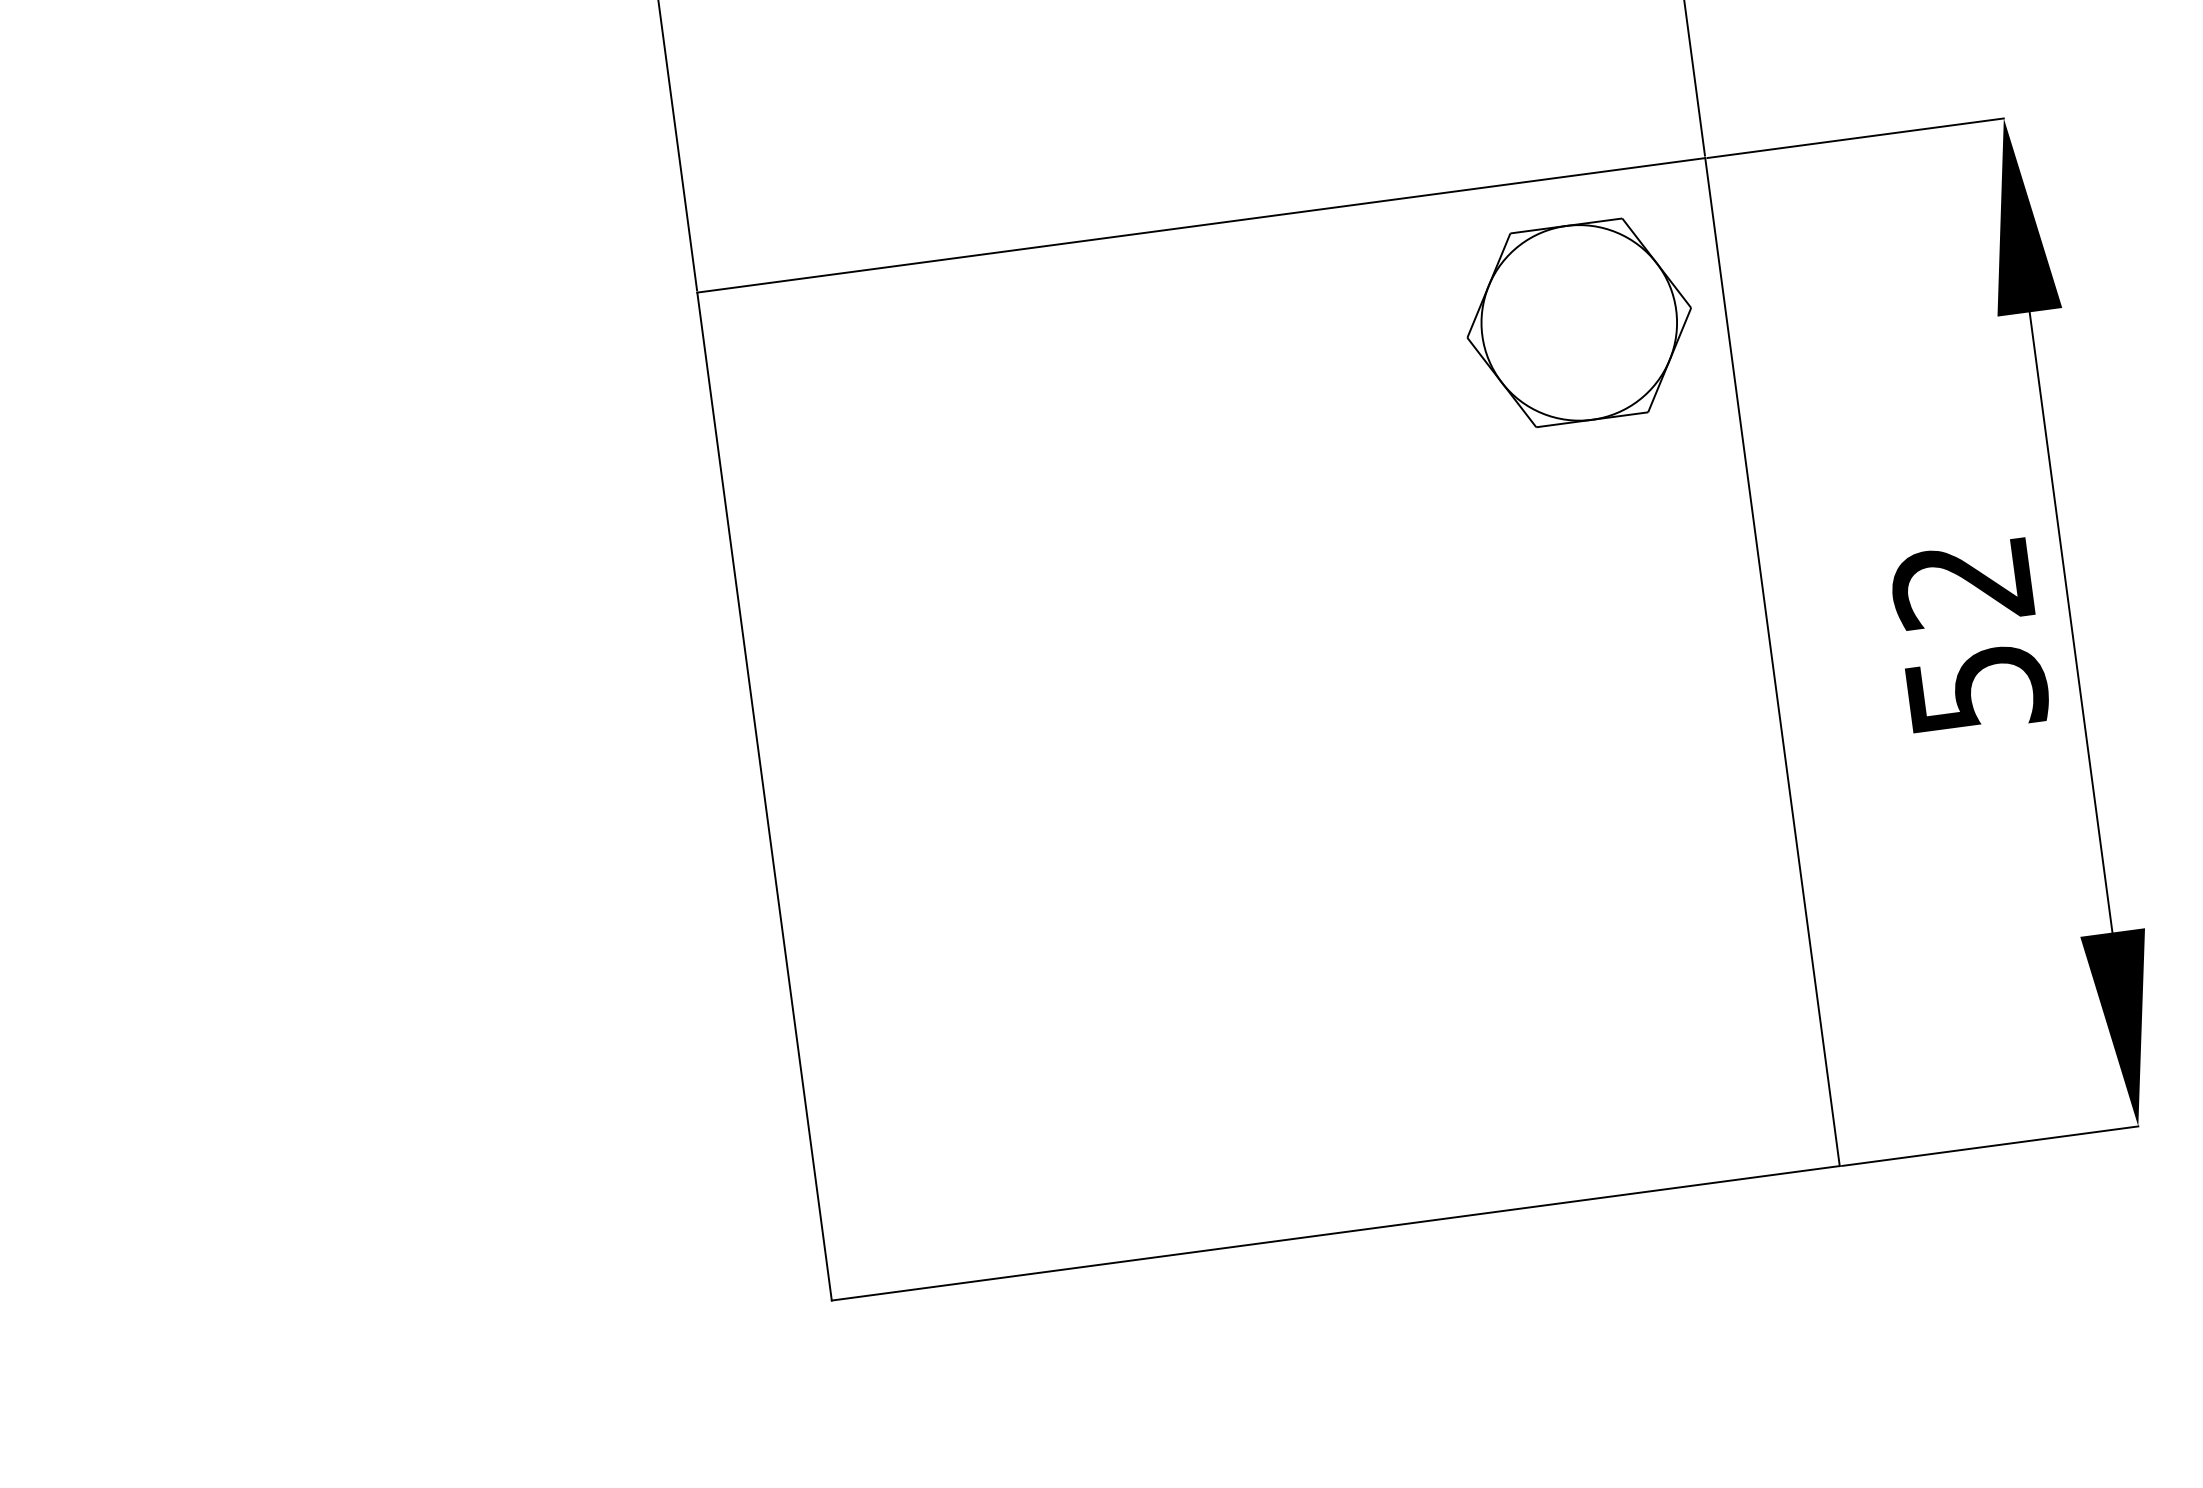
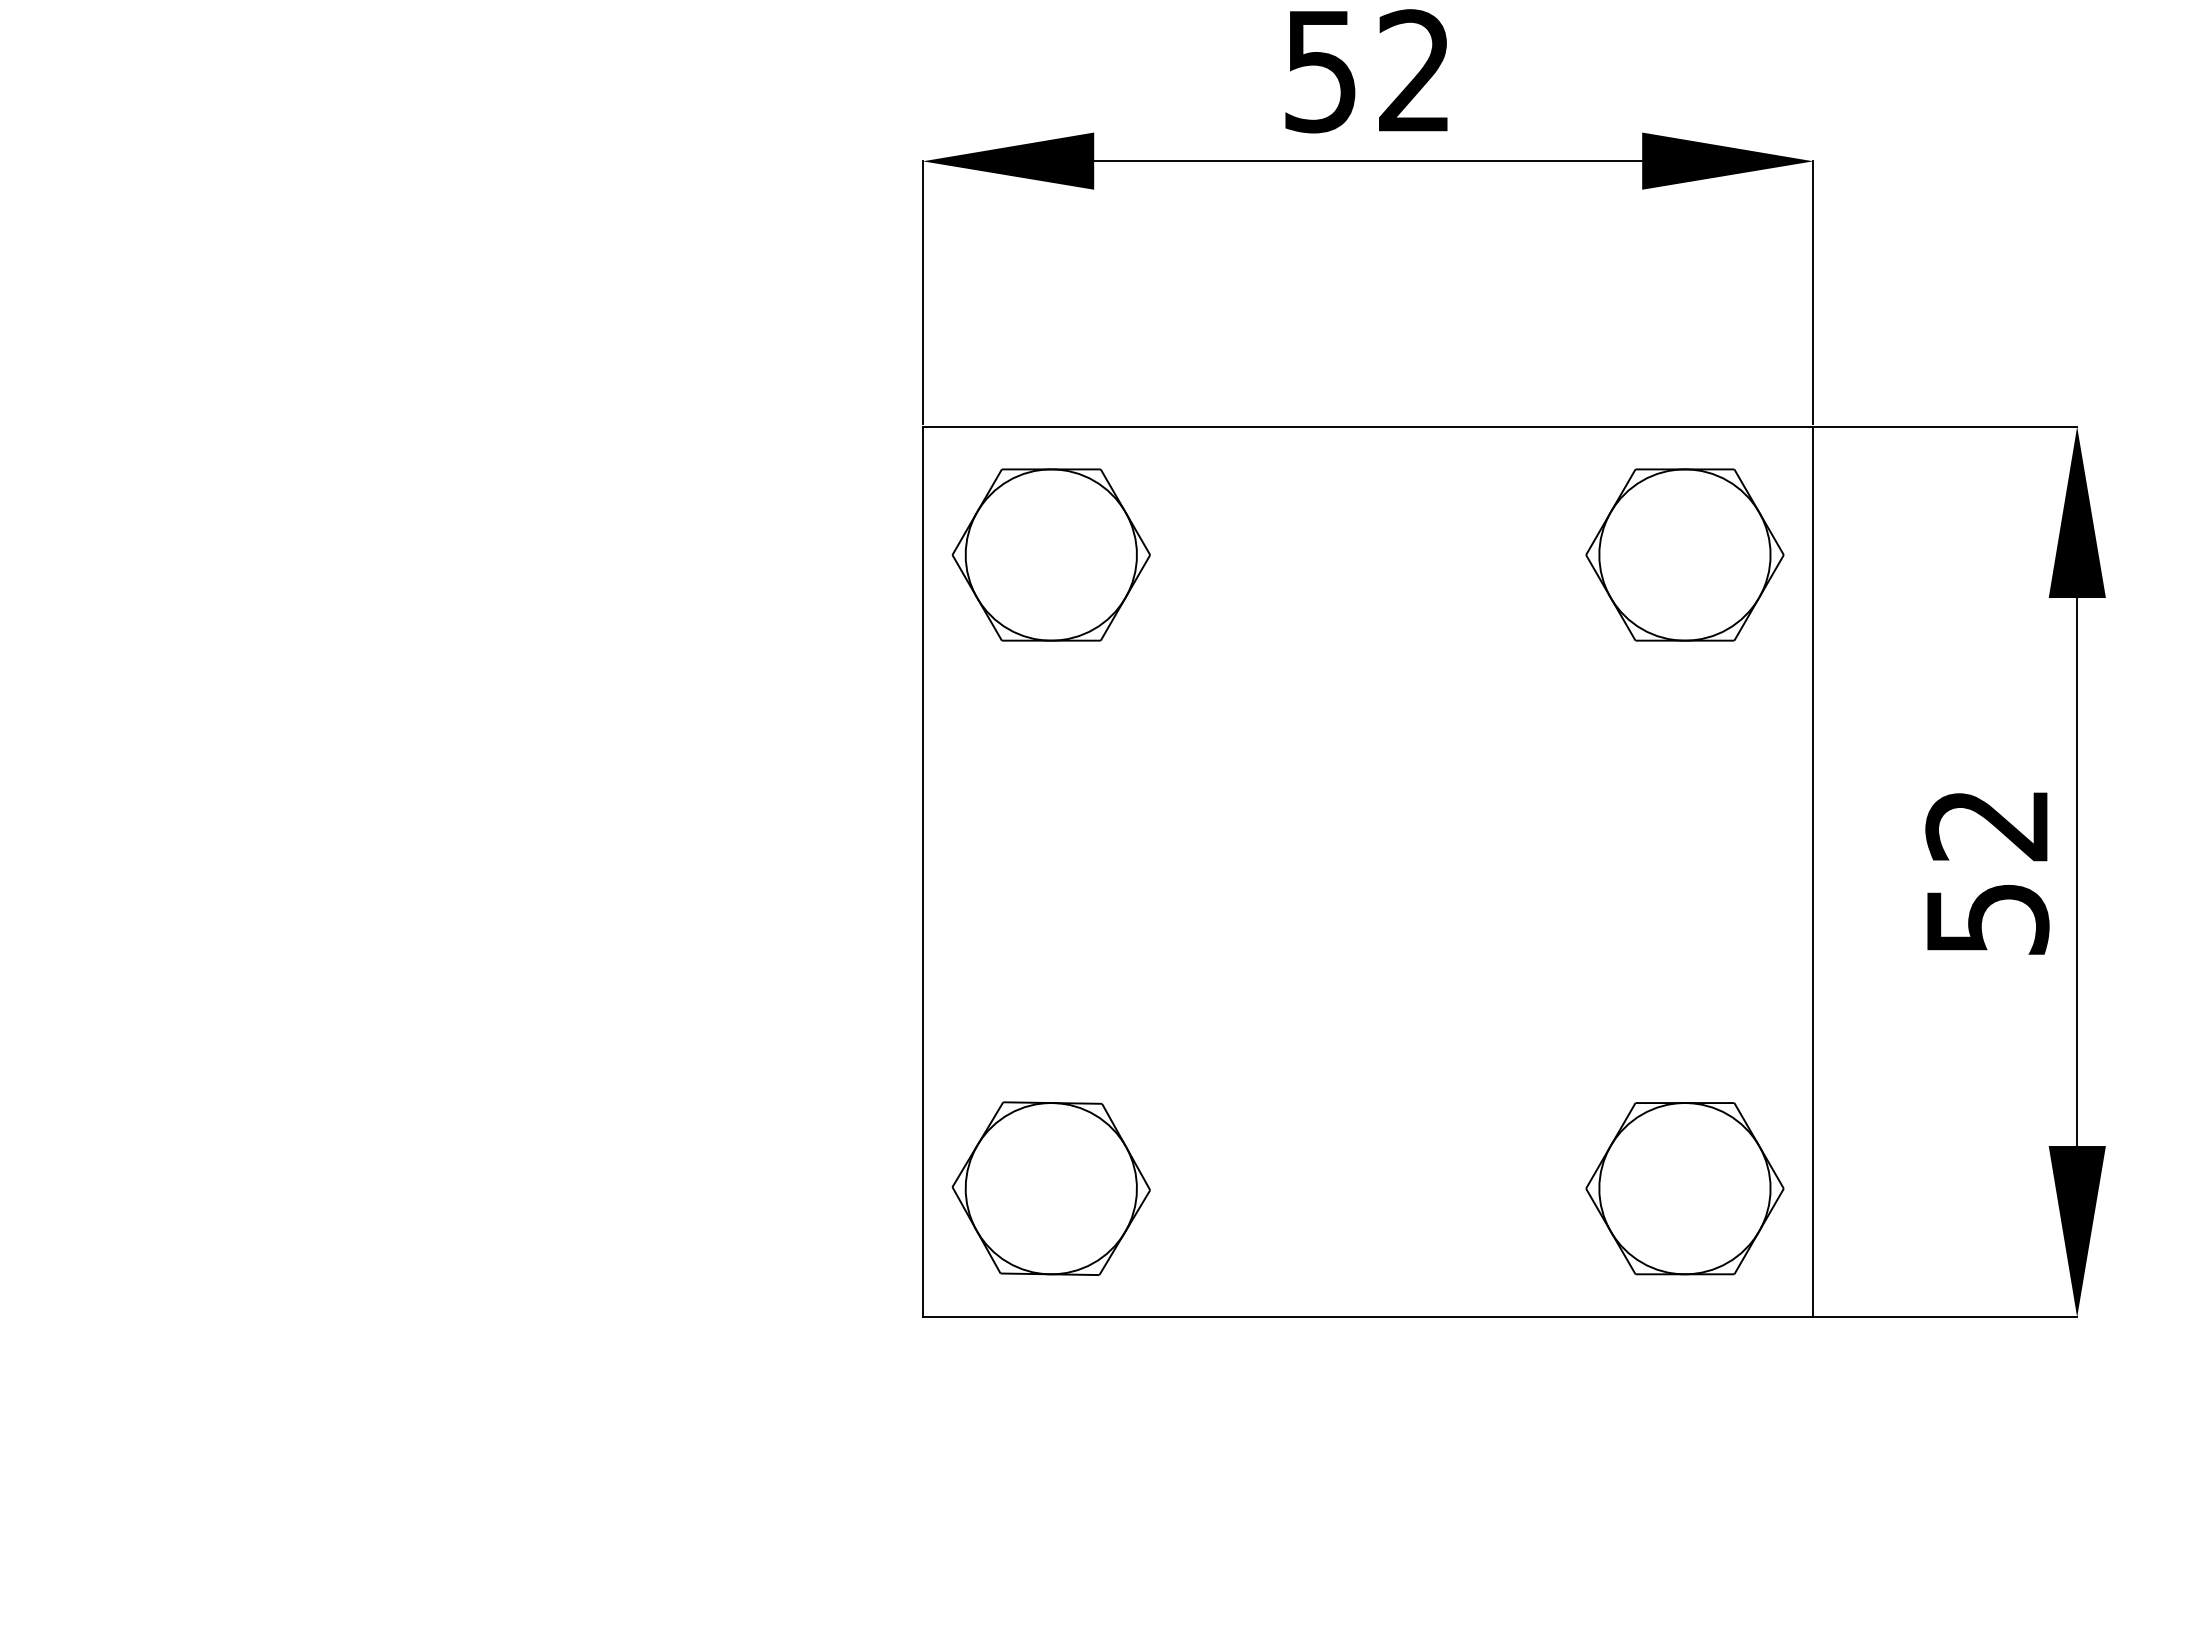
part: (861, 418) -> (1050, 554), added
part: (1674, 1039) -> (1684, 1188), added
part: (956, 1135) -> (1050, 1188), added

